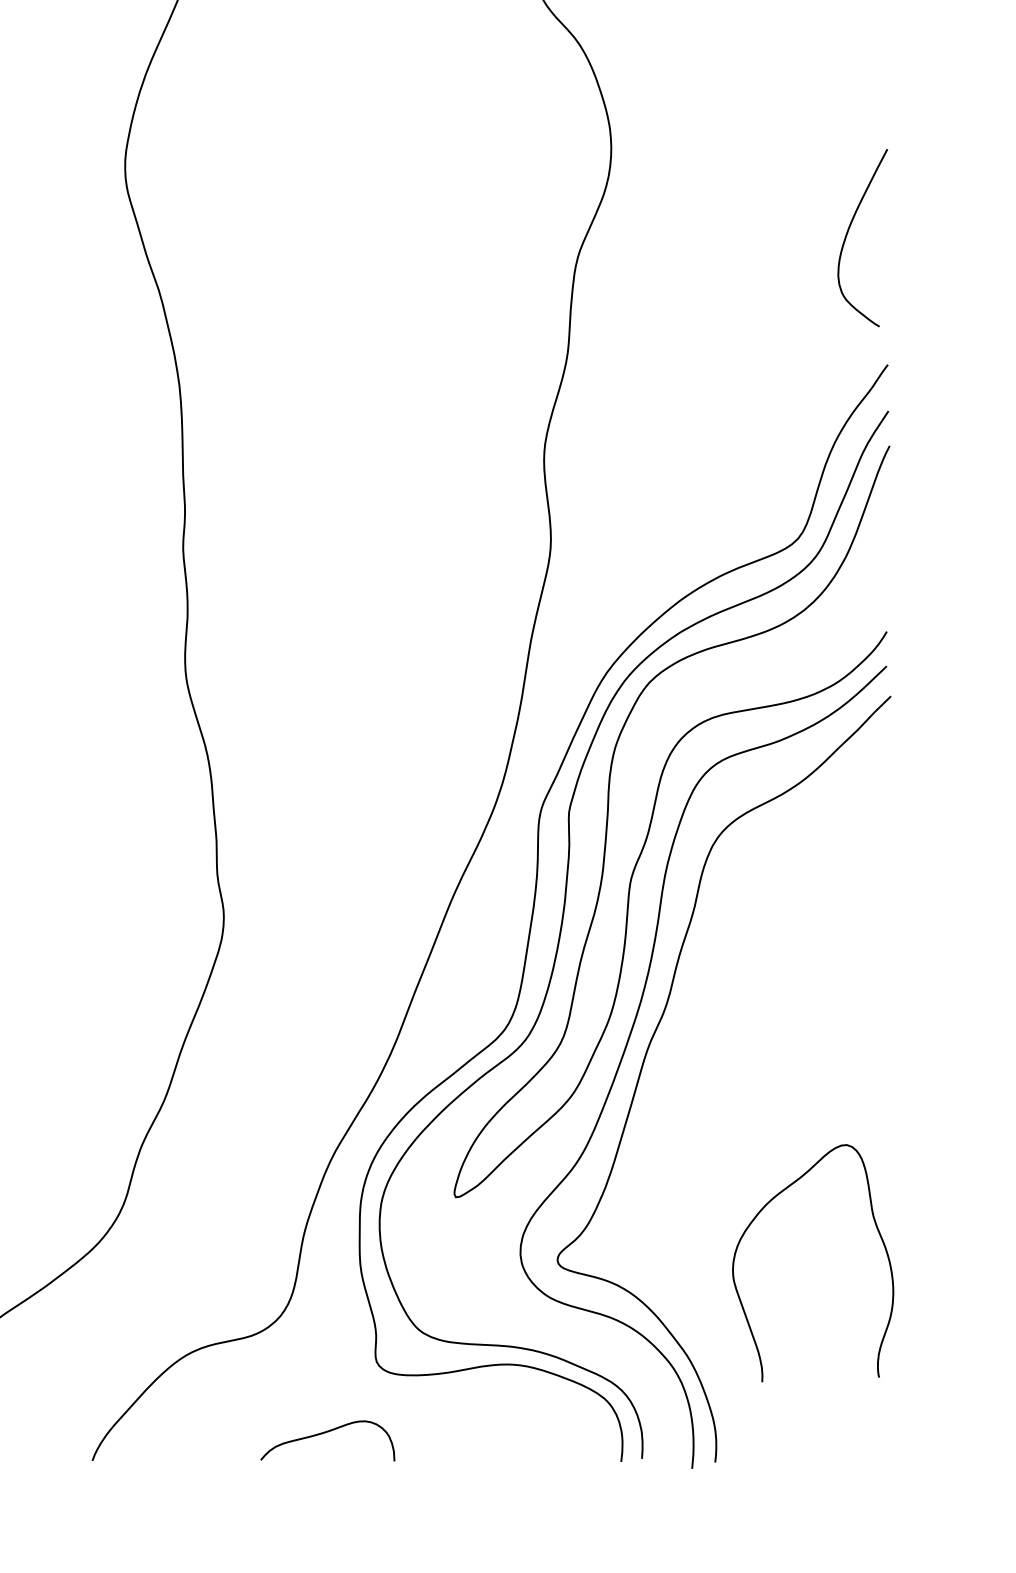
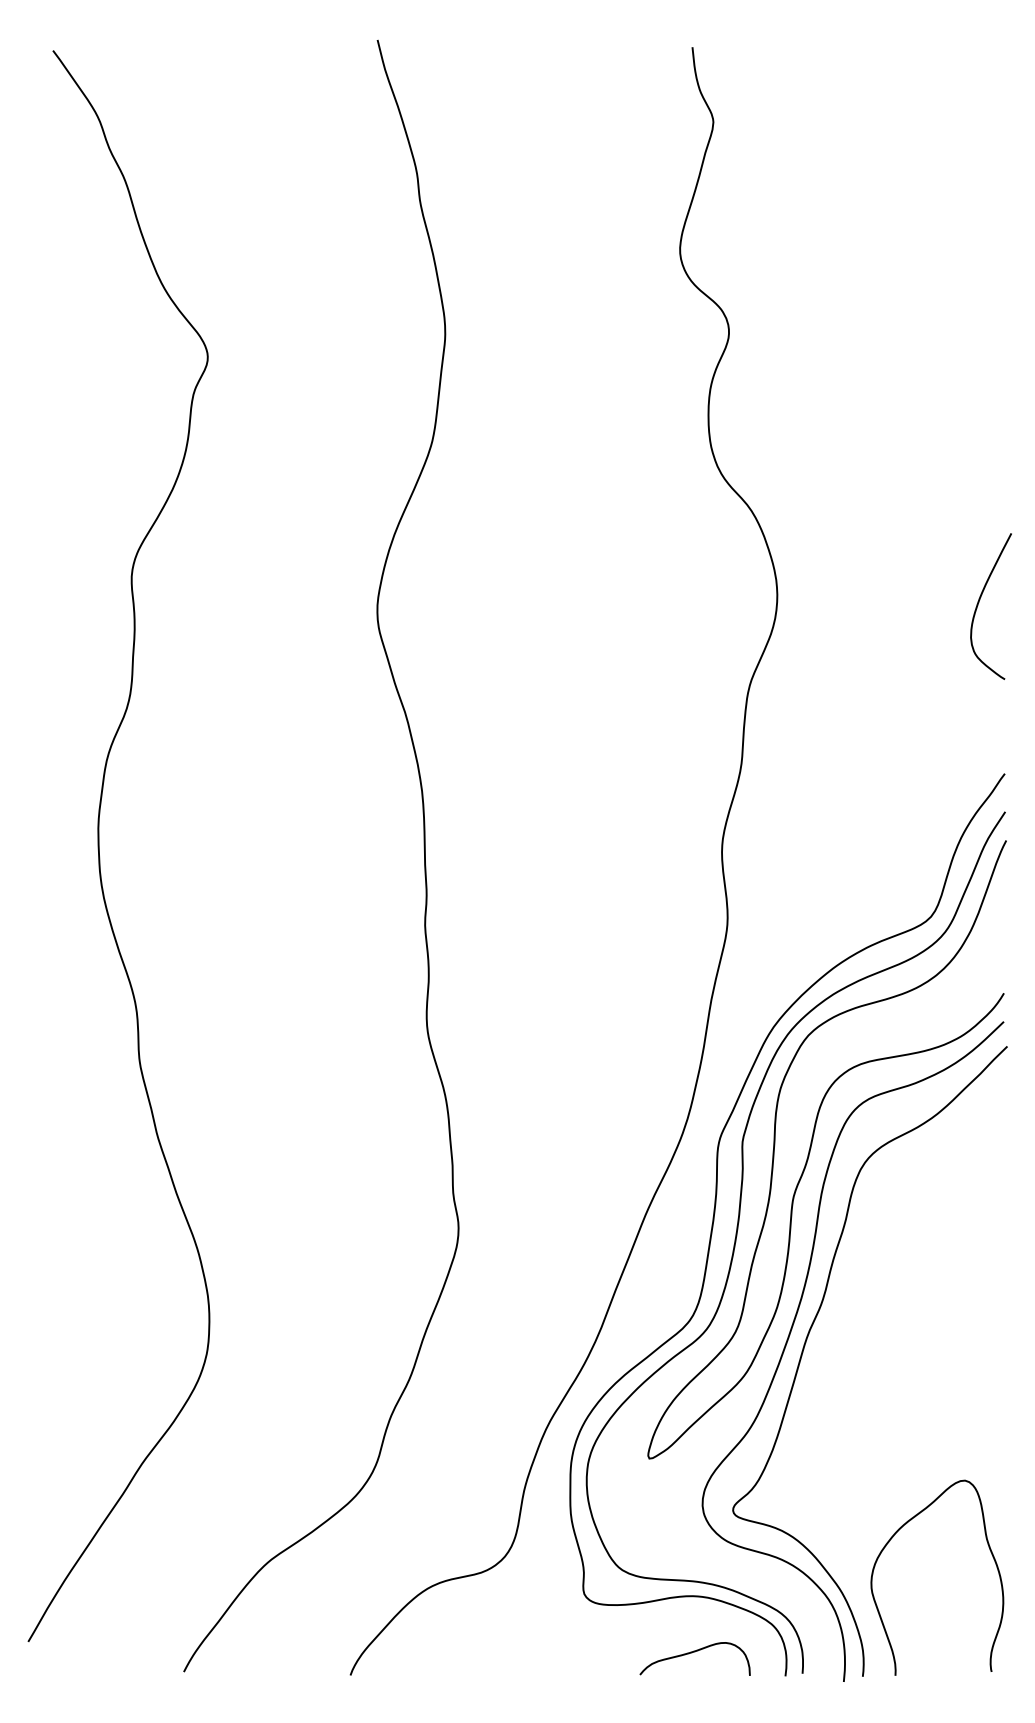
curve: (848, 233) -> (979, 602), moved
curve: (880, 1238) -> (992, 1557), moved
curve: (324, 1434) -> (692, 1653), moved

